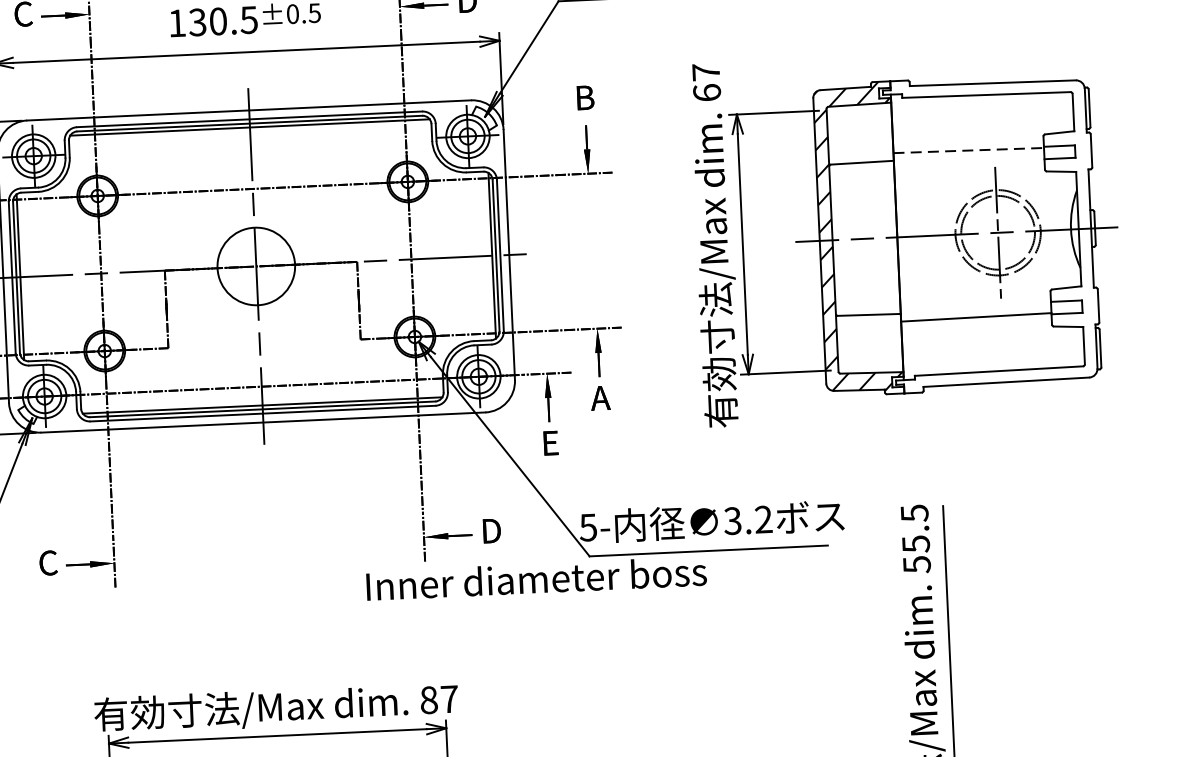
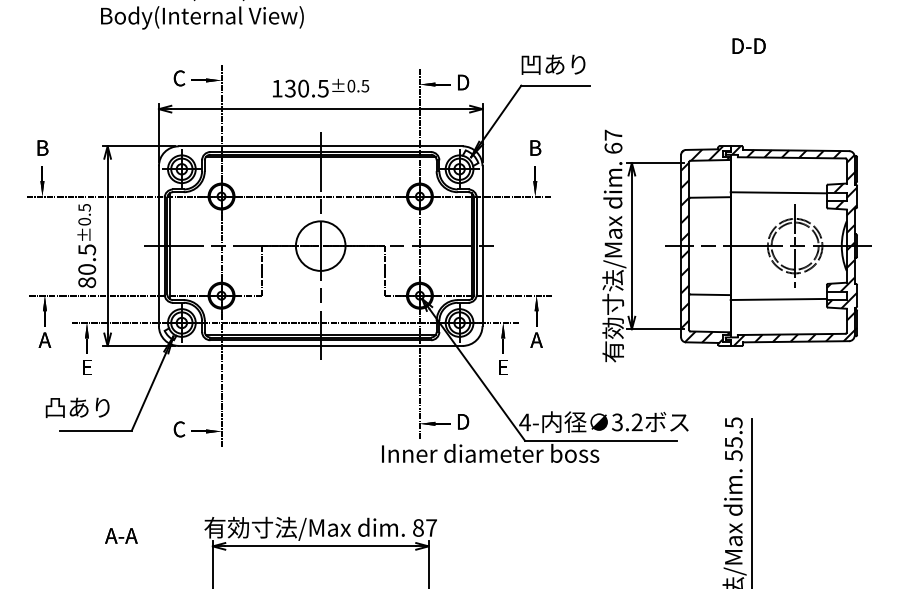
line: (969, 150) -> (779, 192), dashed -> solid
hatch: (997, 231) -> (794, 245), added
text: (587, 527) -> (524, 422), 5- -> 4-

